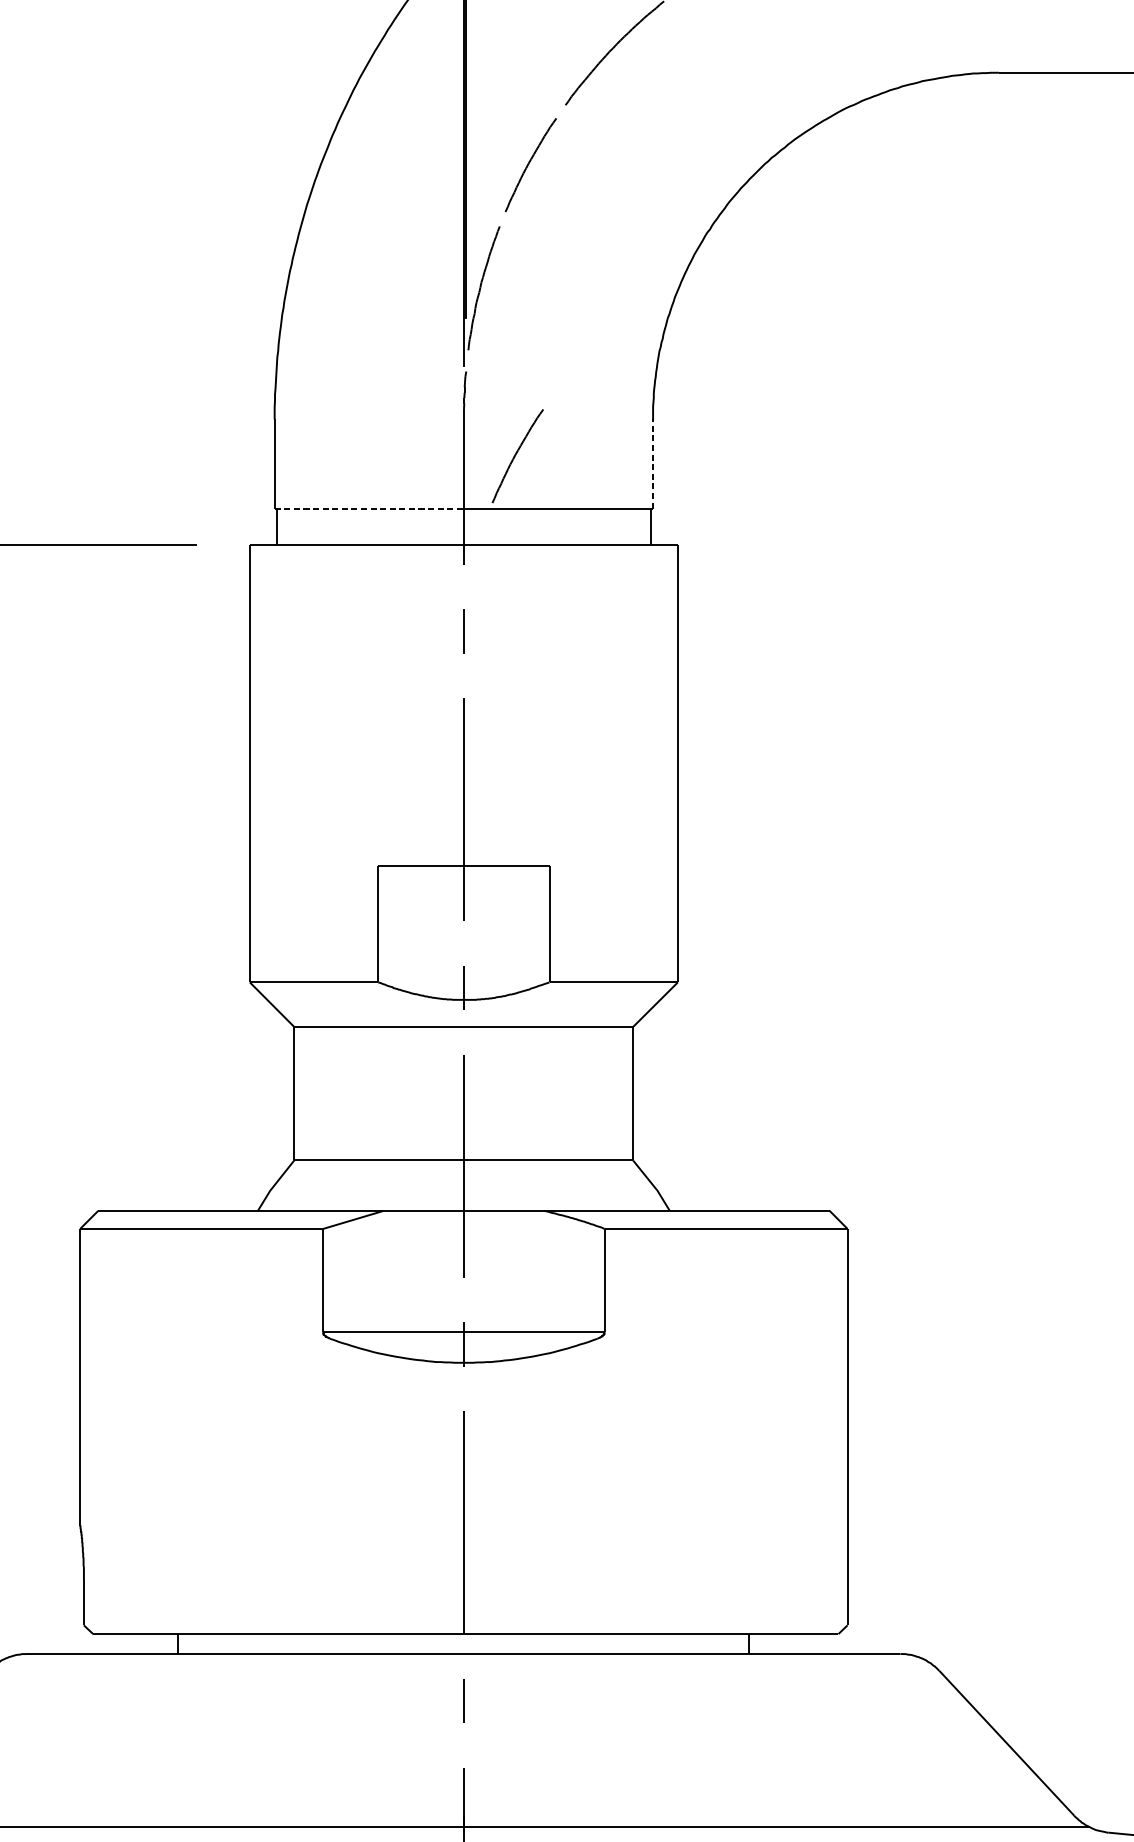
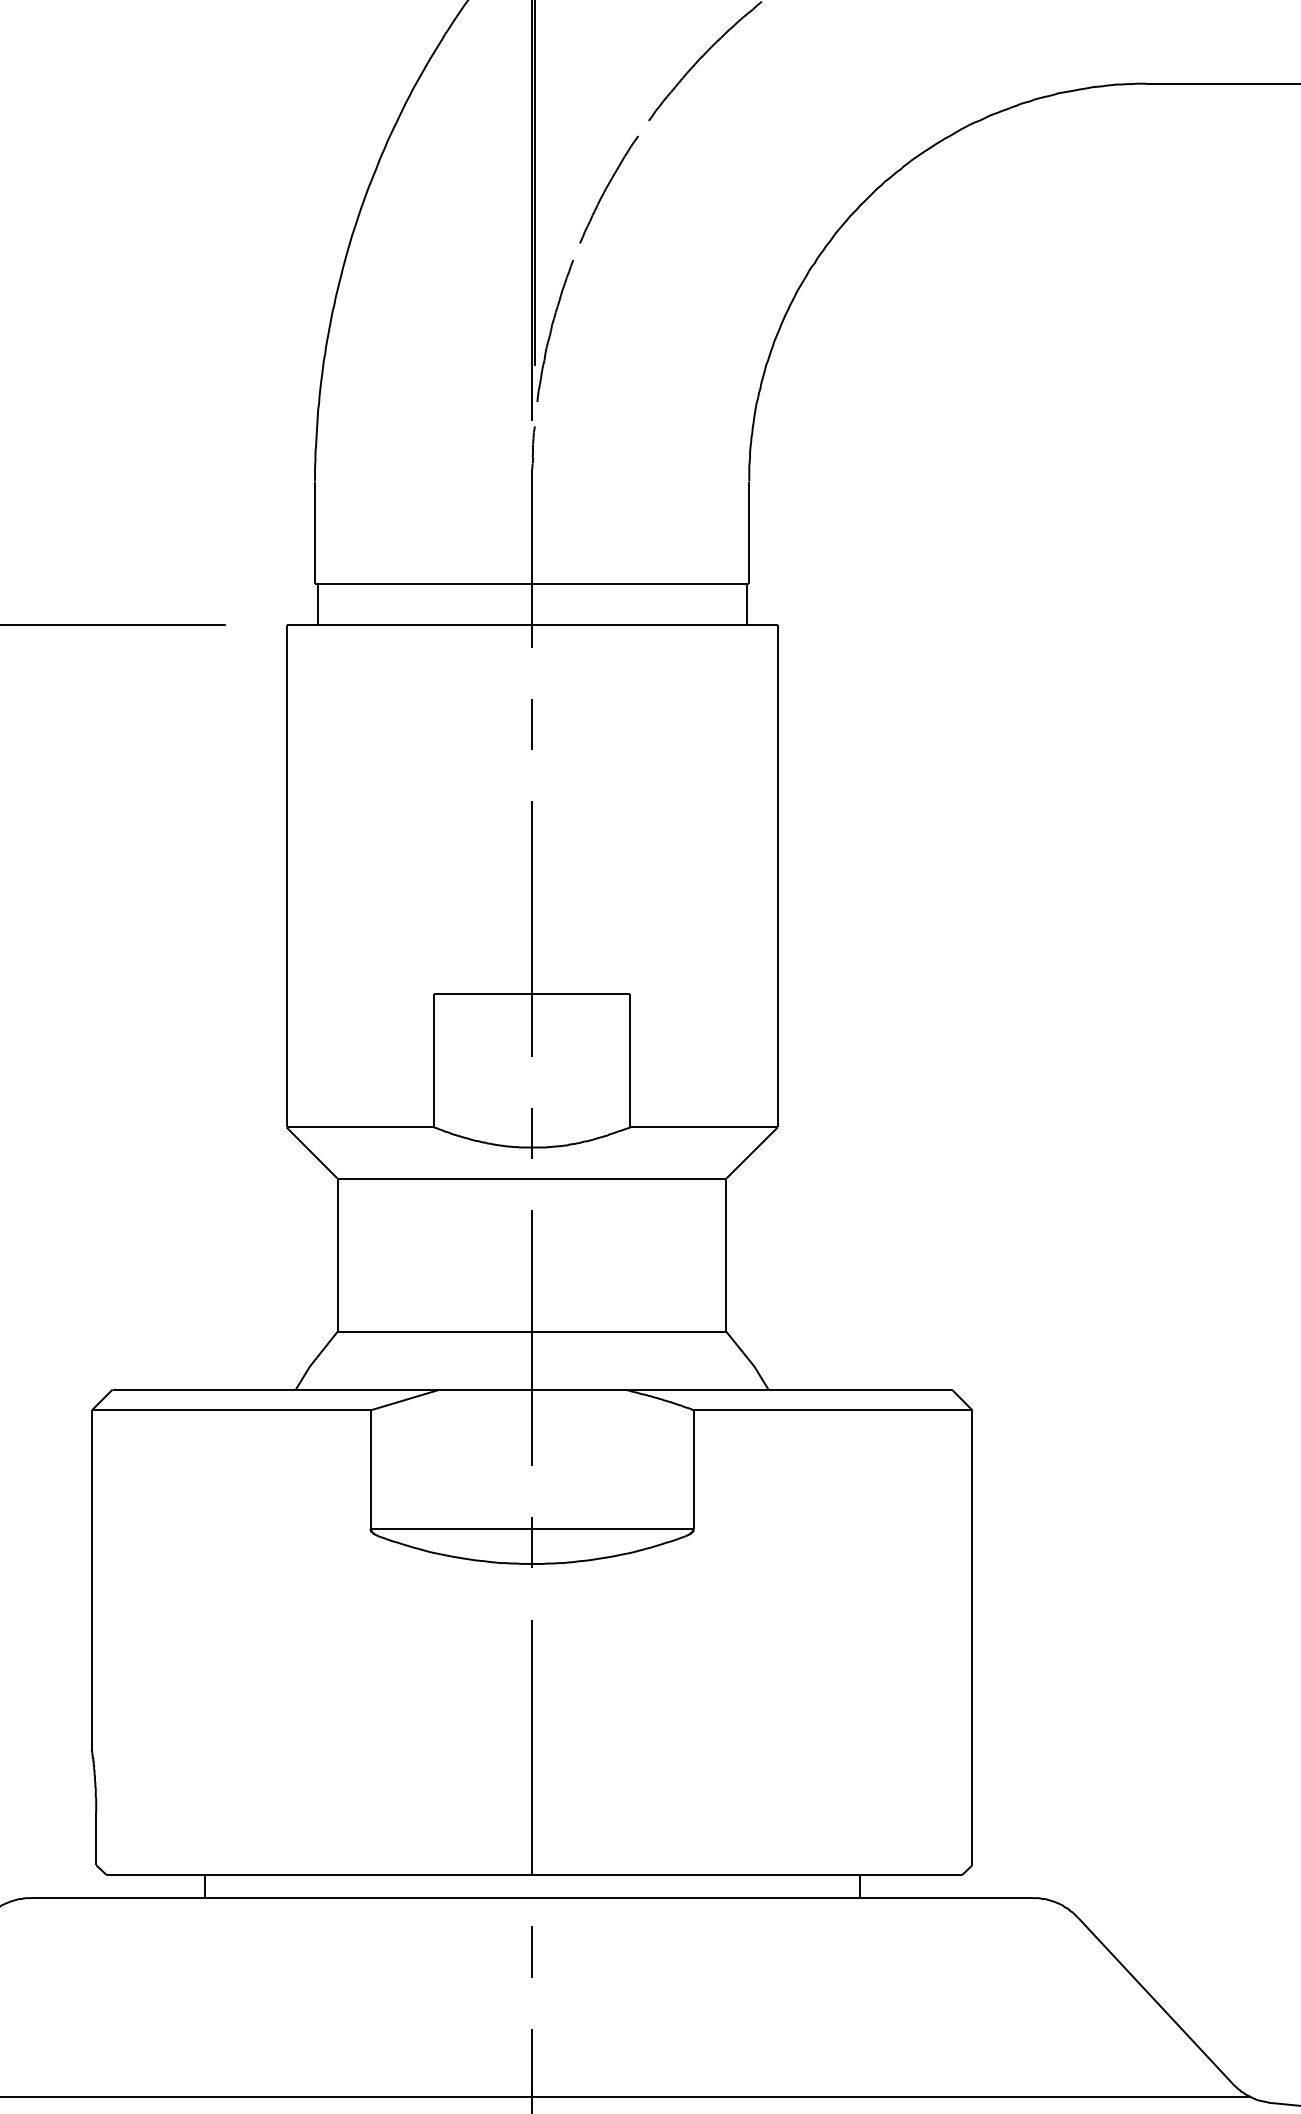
part: (517, 456) -> (593, 523), removed
line: (653, 463) -> (749, 532), dashed -> solid
line: (369, 508) -> (423, 583), dashed -> solid

